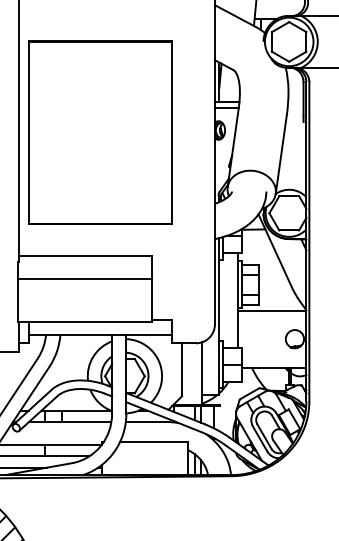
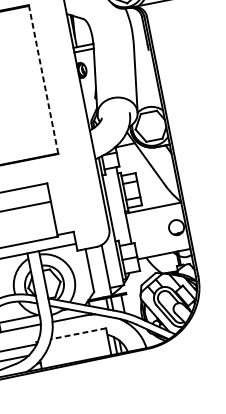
line: (172, 132) -> (43, 79), solid -> dashed
line: (153, 442) -> (78, 334), solid -> dashed

